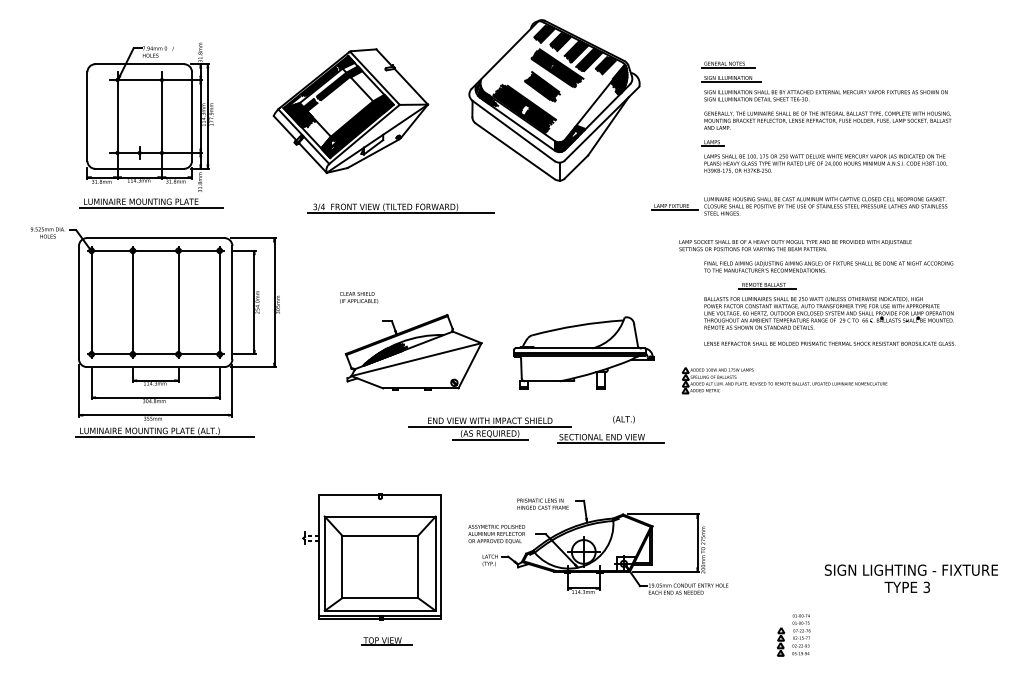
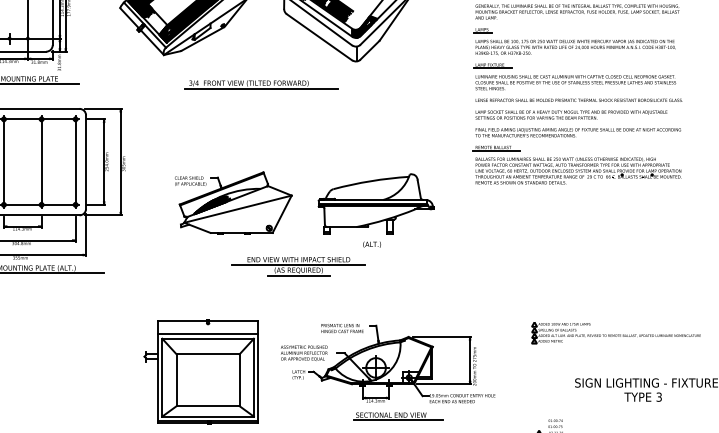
part: (674, 207) -> (492, 66), moved
part: (400, 208) -> (261, 84), moved
text: (795, 245) -> (571, 114), moved
part: (767, 285) -> (496, 148), moved
text: (359, 297) -> (190, 181), moved
text: (829, 343) -> (578, 100), moved
part: (784, 380) -> (616, 332), moved
text: (623, 419) -> (371, 244), moved
part: (610, 438) -> (398, 416), moved
line: (380, 511) -> (208, 334), added

